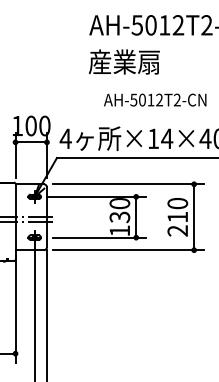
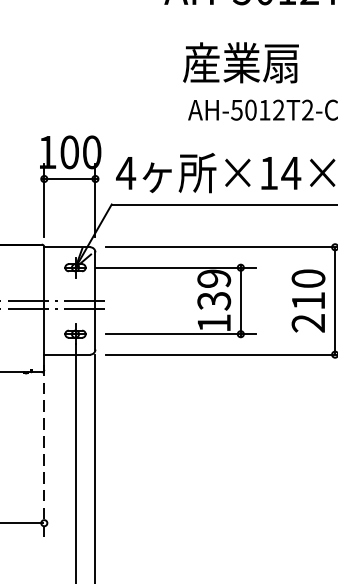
text: (123, 61) -> (239, 61), moved
text: (119, 203) -> (213, 278), 130 -> 139
line: (15, 310) -> (44, 452), solid -> dashed

